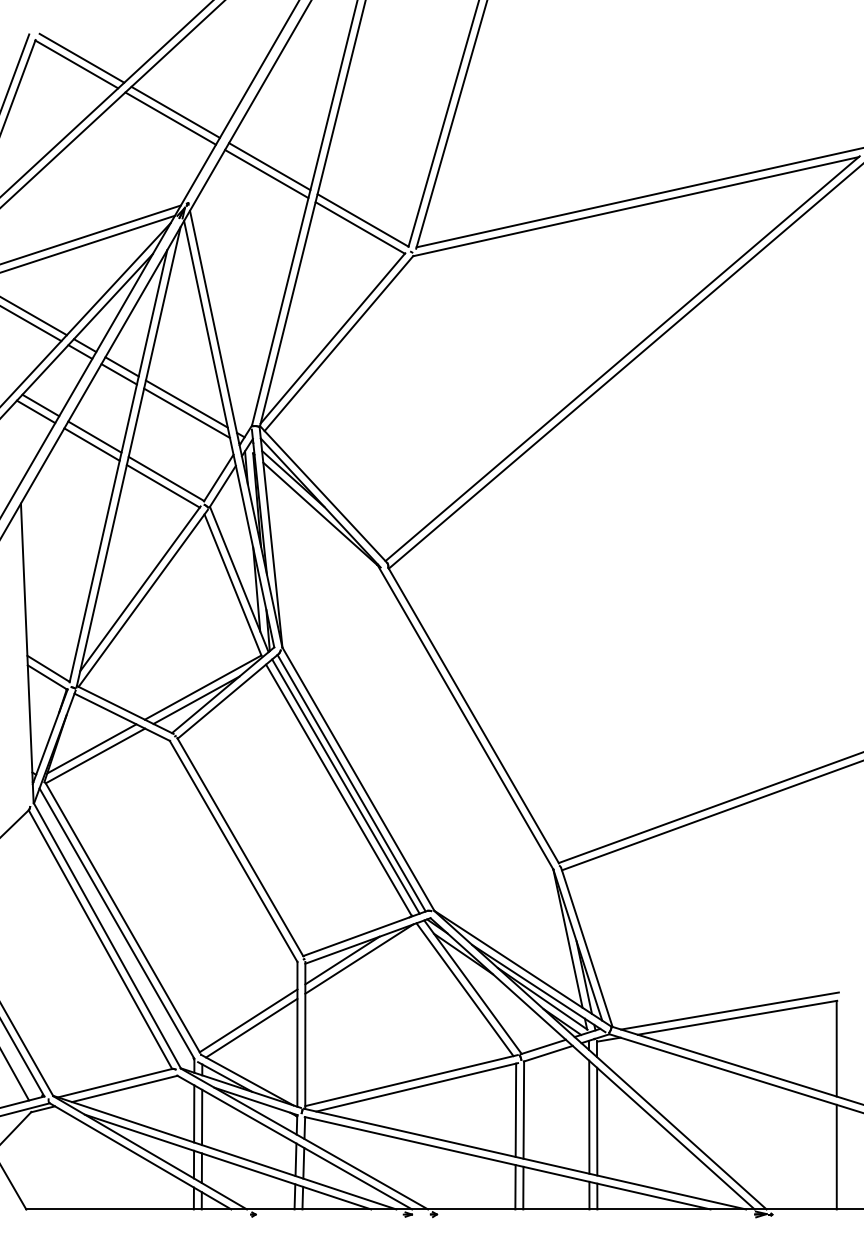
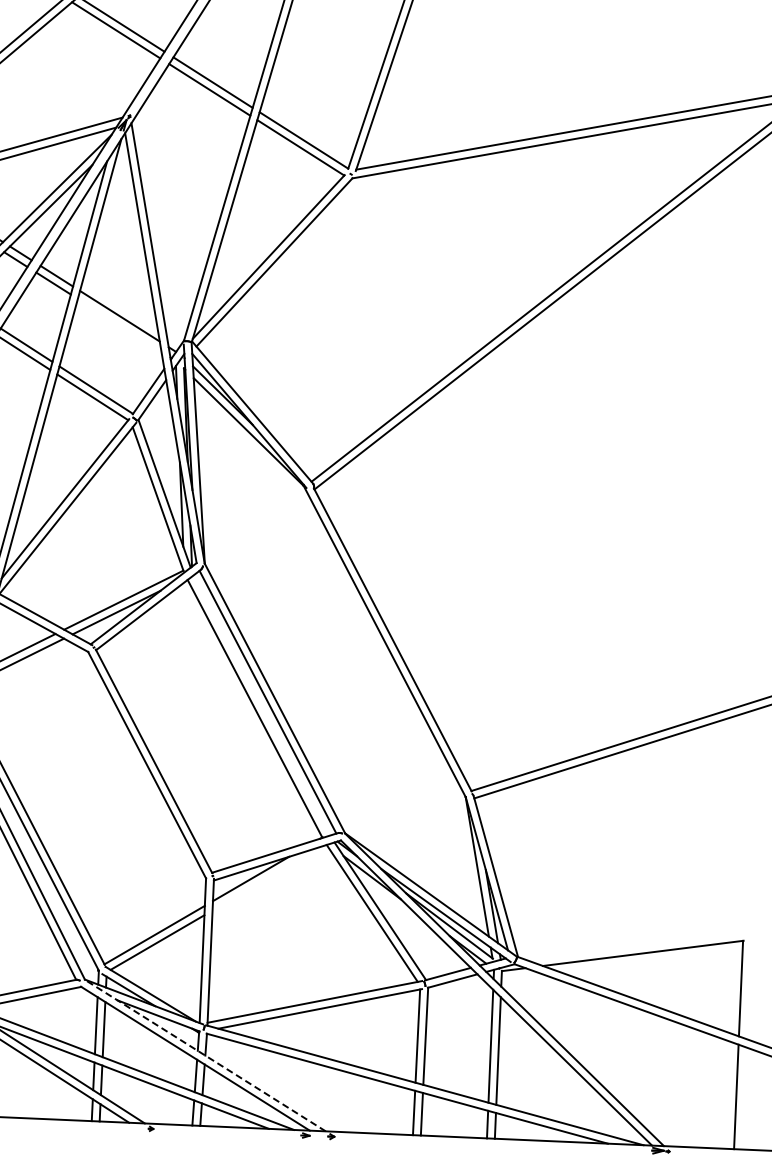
line: (187, 412) -> (120, 324), removed
line: (345, 786) -> (261, 705), removed
line: (359, 958) -> (268, 877), removed
line: (729, 1010) -> (635, 945), removed
line: (303, 1138) -> (204, 1055), solid -> dashed

